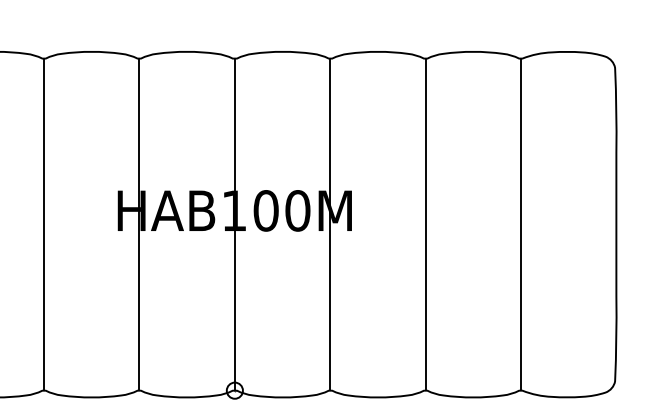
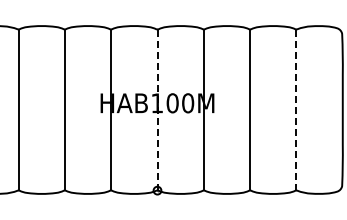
line: (234, 225) -> (157, 110), solid -> dashed
line: (521, 225) -> (296, 110), solid -> dashed

